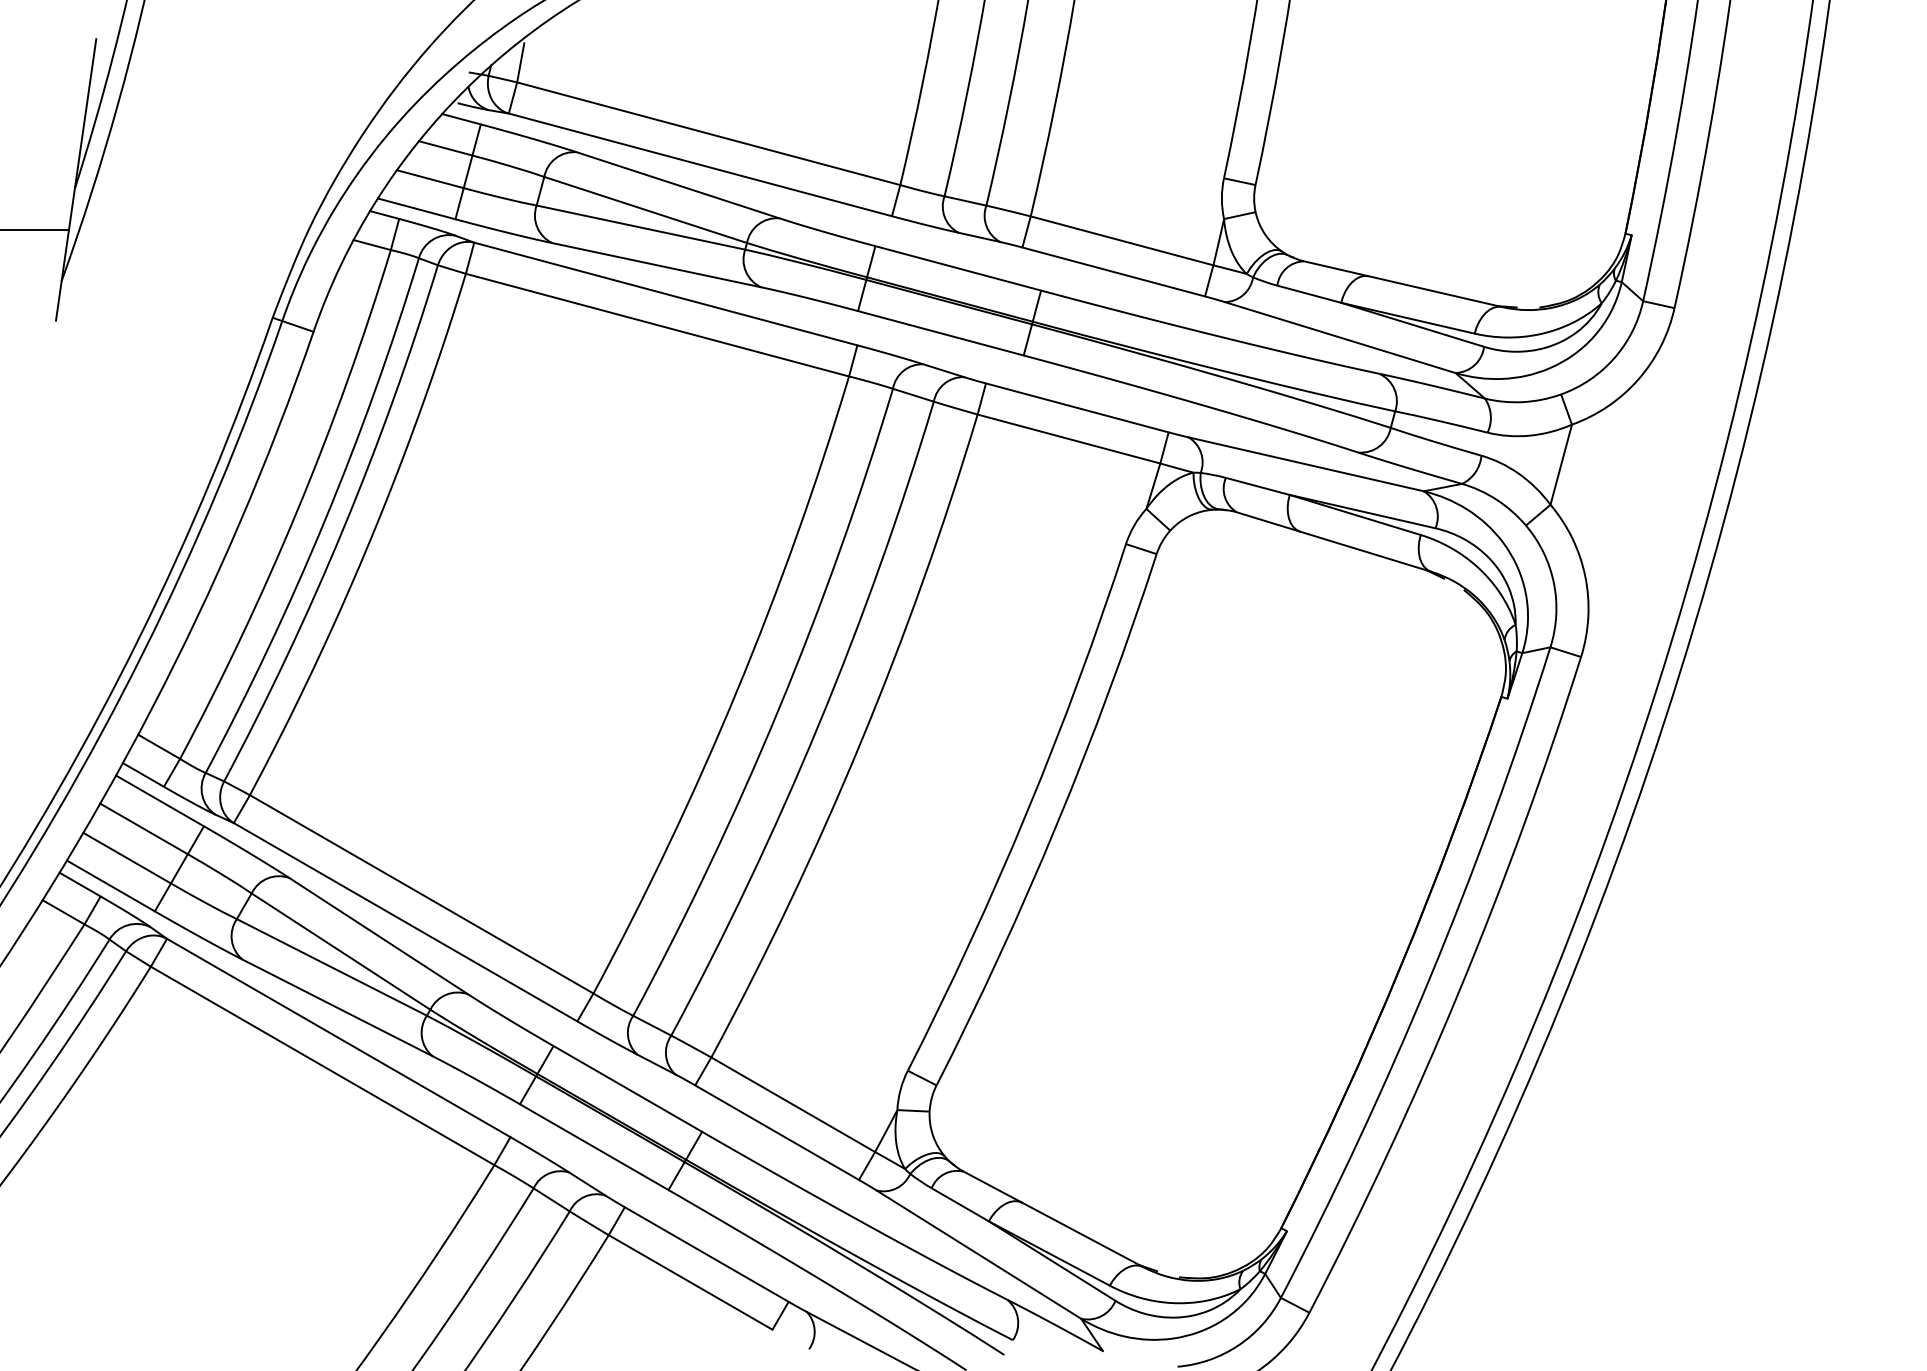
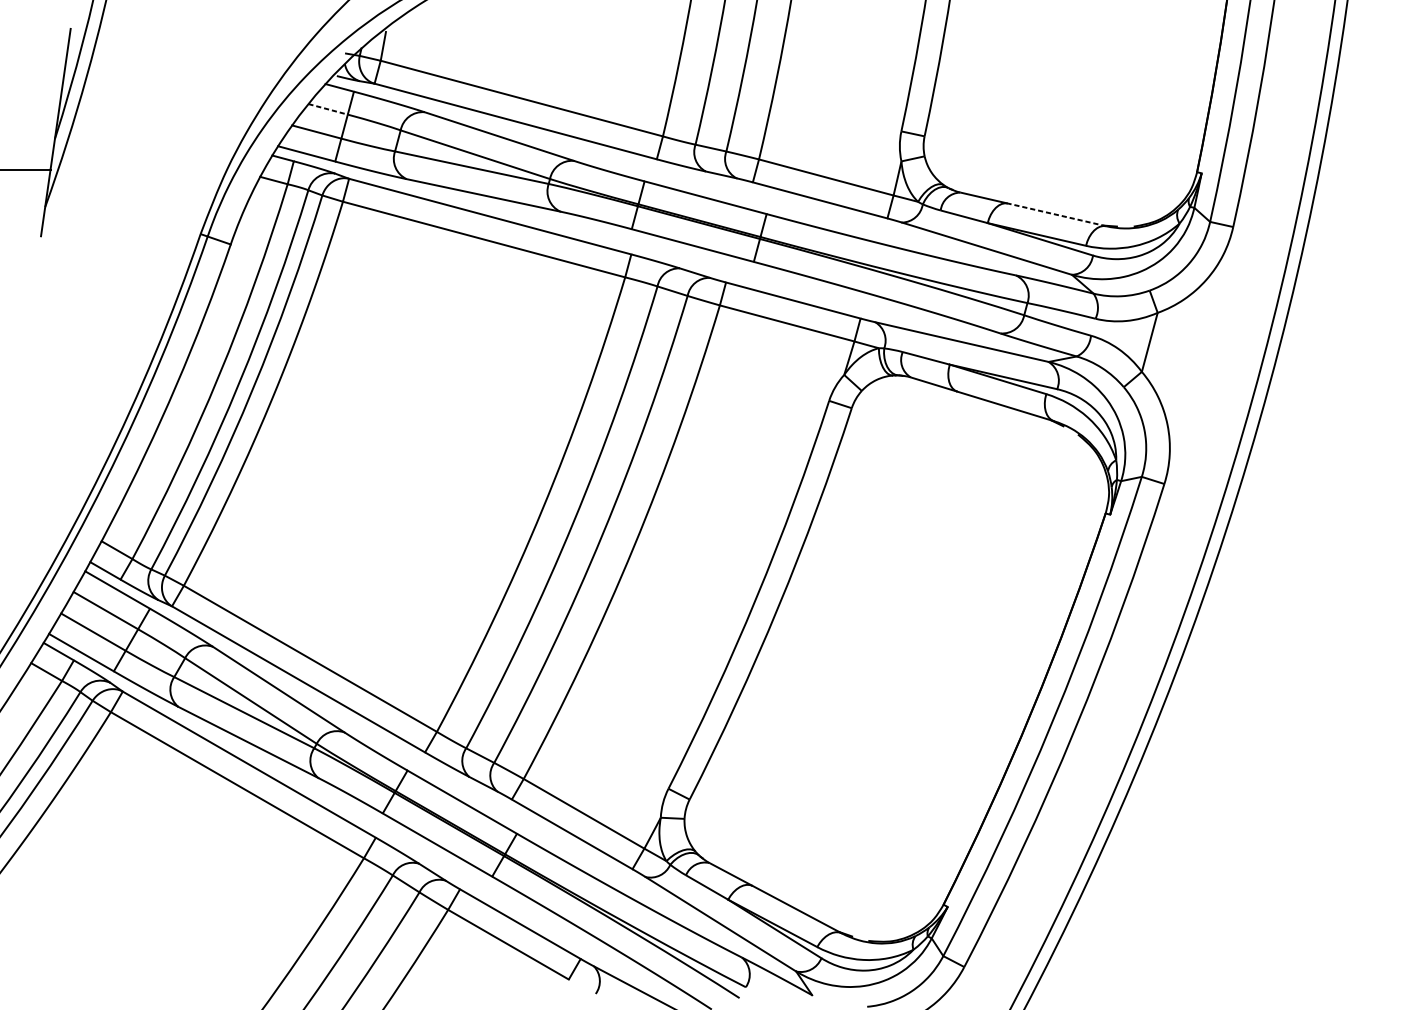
line: (445, 148) -> (327, 109), solid -> dashed
line: (1434, 291) -> (1056, 214), solid -> dashed

